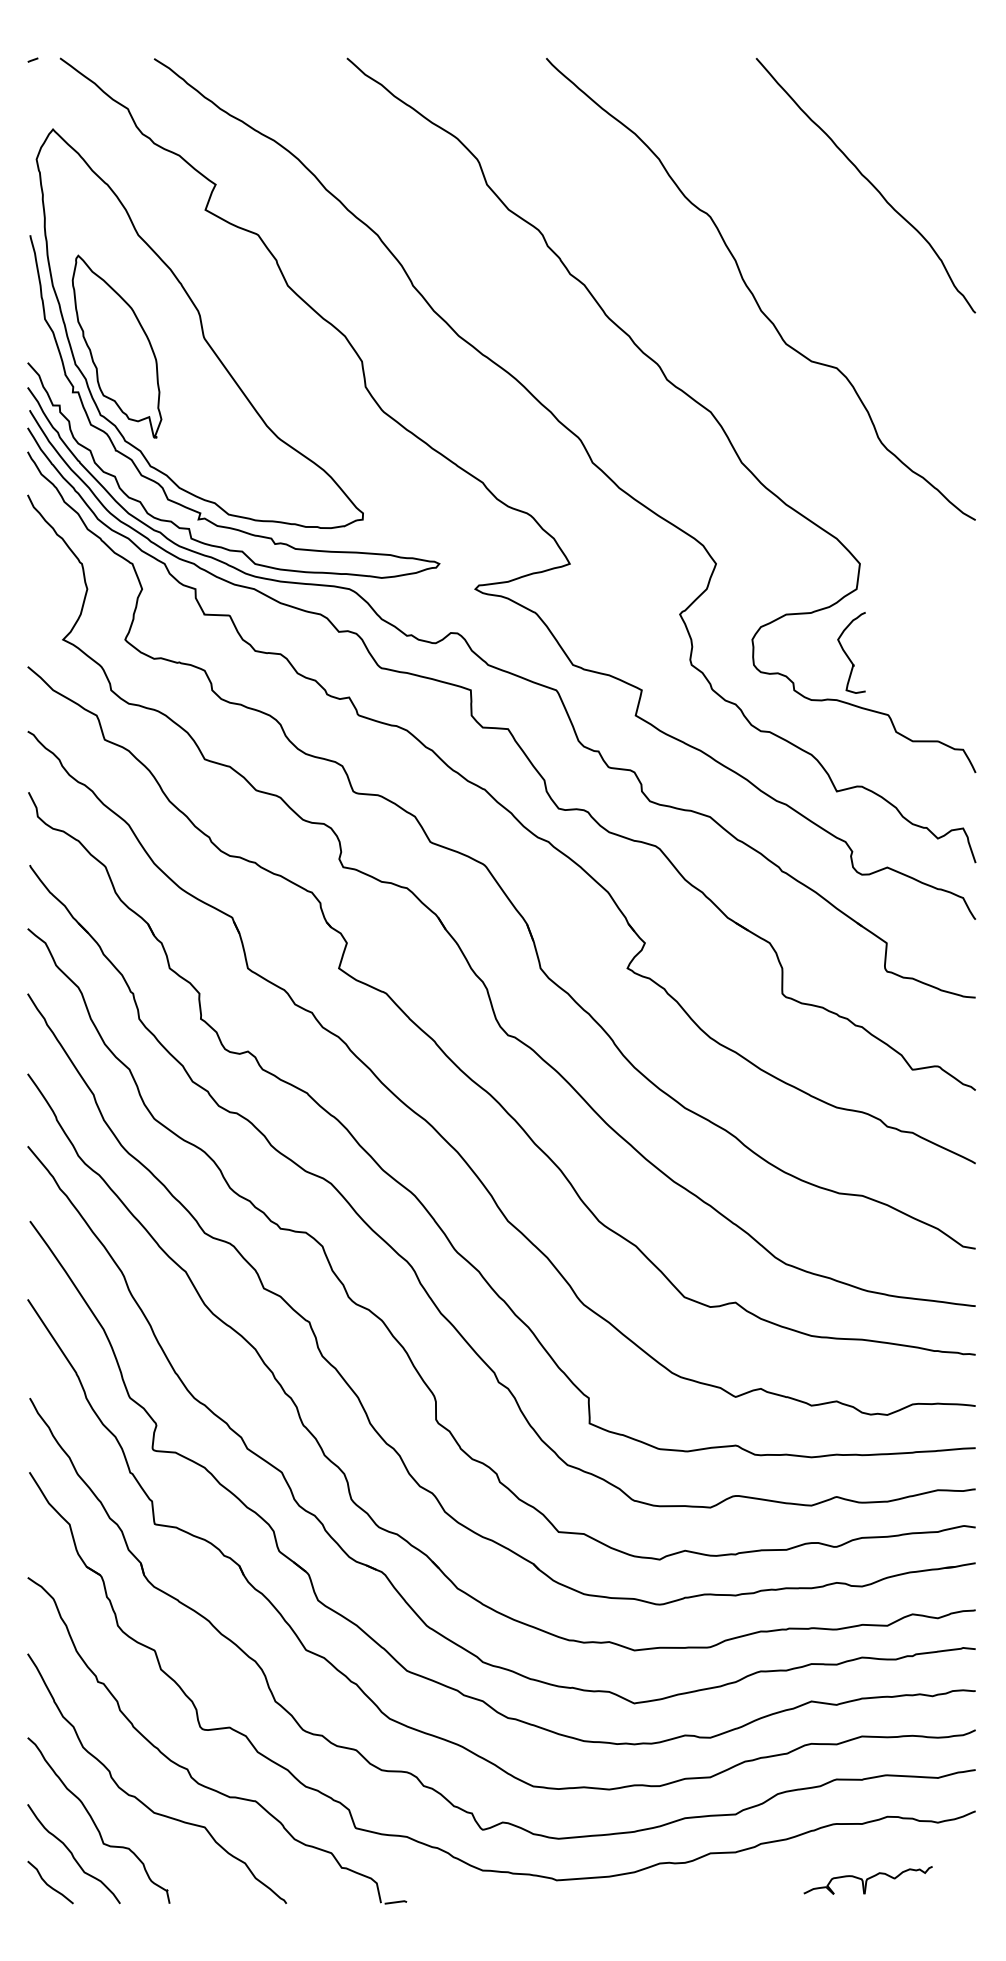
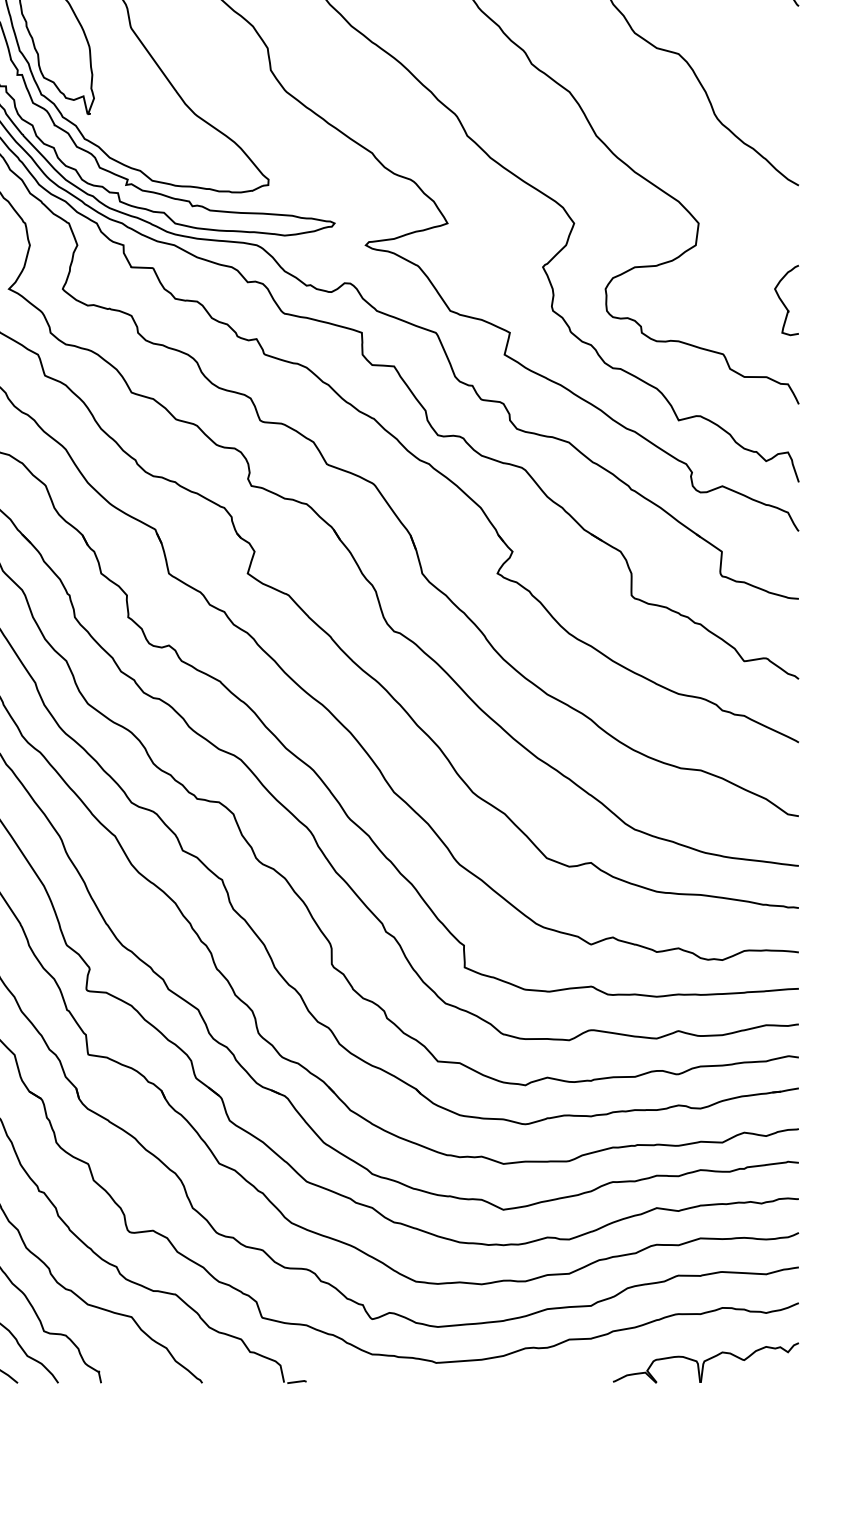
curve: (848, 655) -> (784, 302), moved
part: (867, 1880) -> (705, 1363), size x1.67

